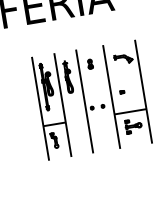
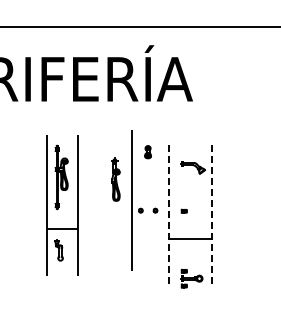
line: (143, 91) -> (212, 215), solid -> dashed
line: (112, 97) -> (169, 215), solid -> dashed
part: (92, 105) -> (141, 207), moved
part: (51, 107) -> (62, 205), moved
part: (133, 126) -> (191, 278), moved

